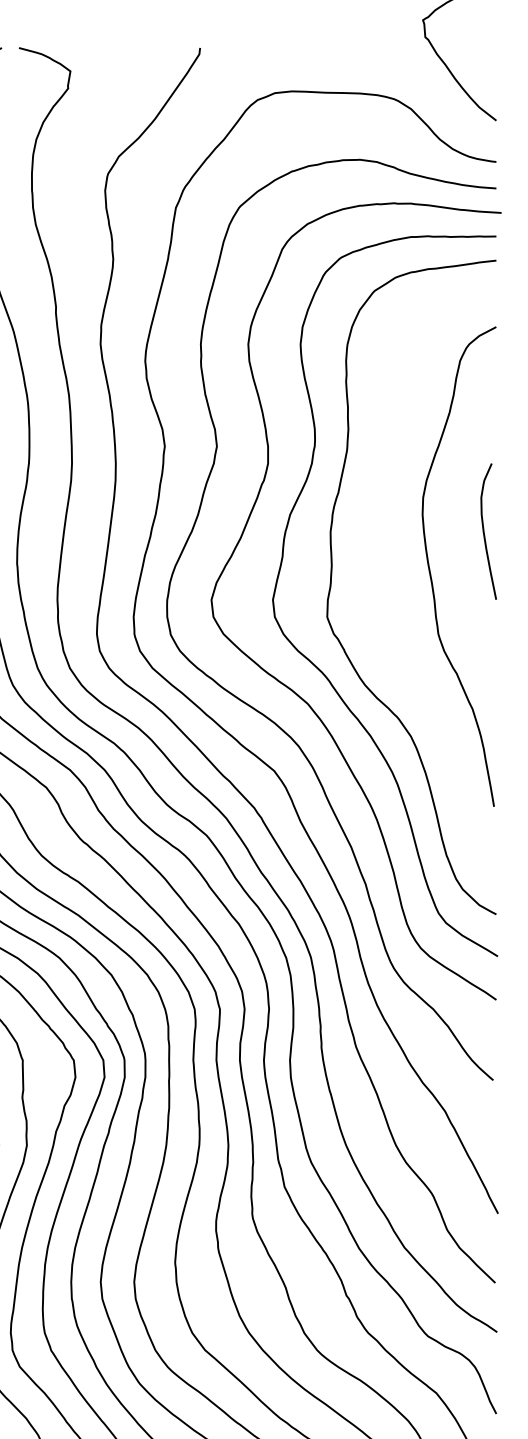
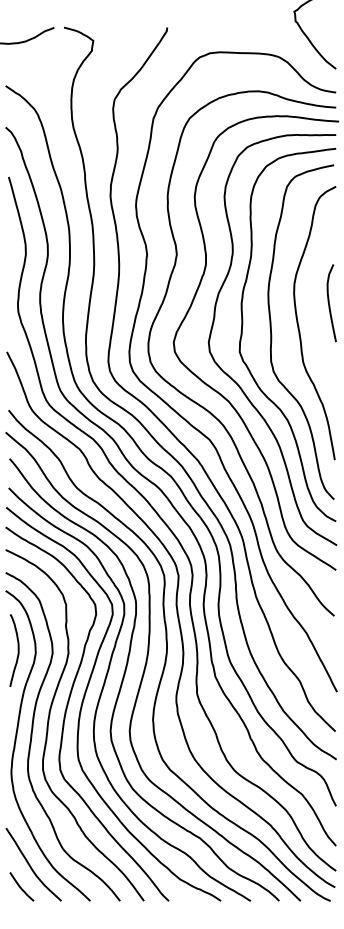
curve: (384, 586) -> (272, 334), added

